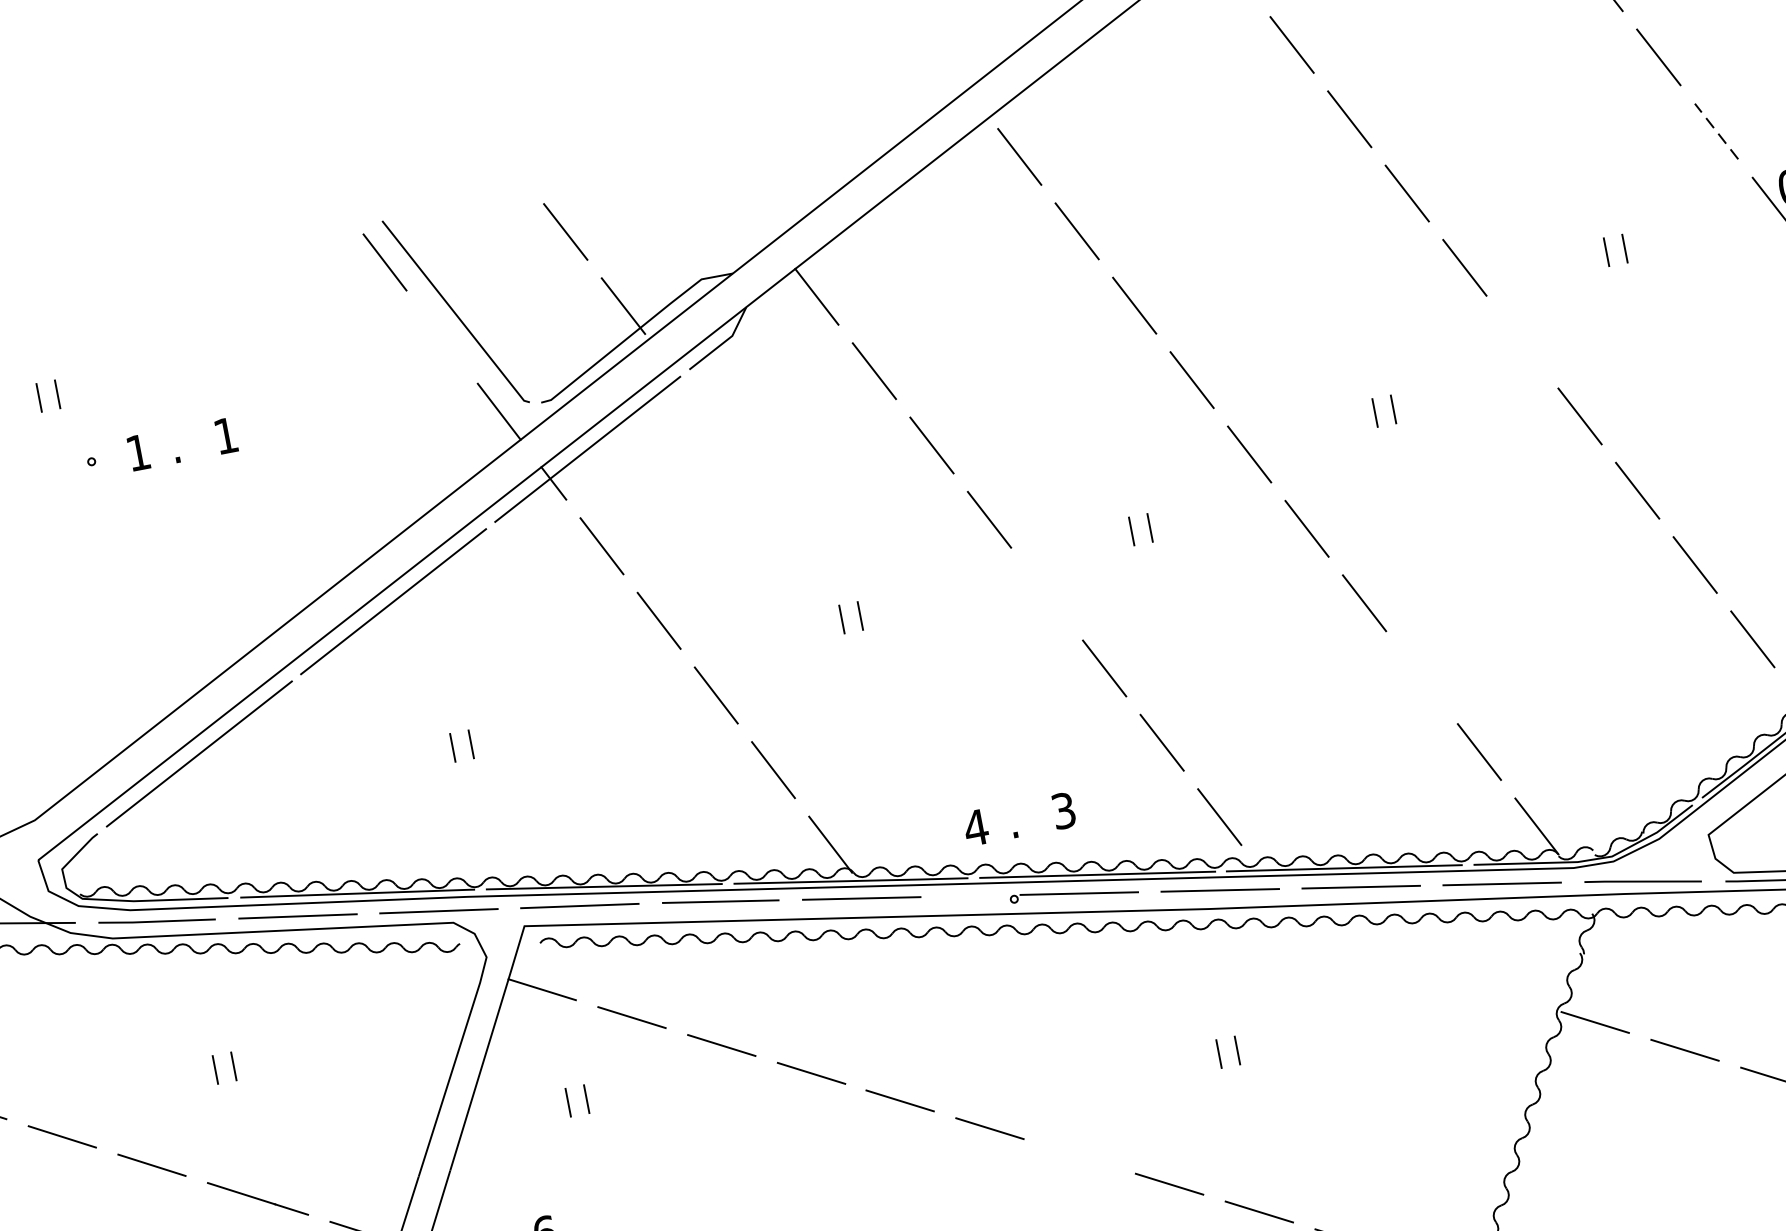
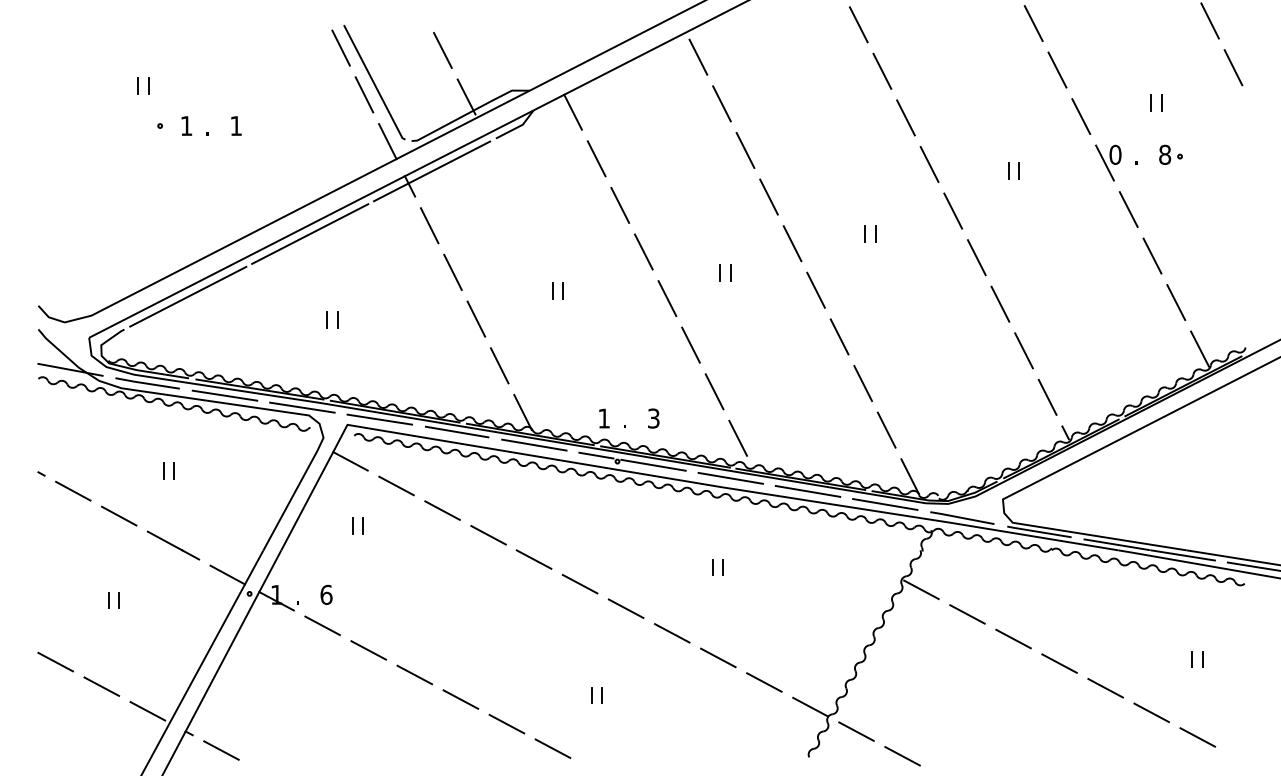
line: (1717, 131) -> (1081, 116), dashed -> solid
line: (442, 336) -> (364, 94), added
line: (1522, 341) -> (953, 210), added
line: (1047, 593) -> (667, 298), added
line: (1420, 677) -> (862, 383), added
text: (974, 827) -> (603, 418), 4 -> 1
line: (975, 895) -> (596, 455), added
line: (1078, 1156) -> (625, 608), added

